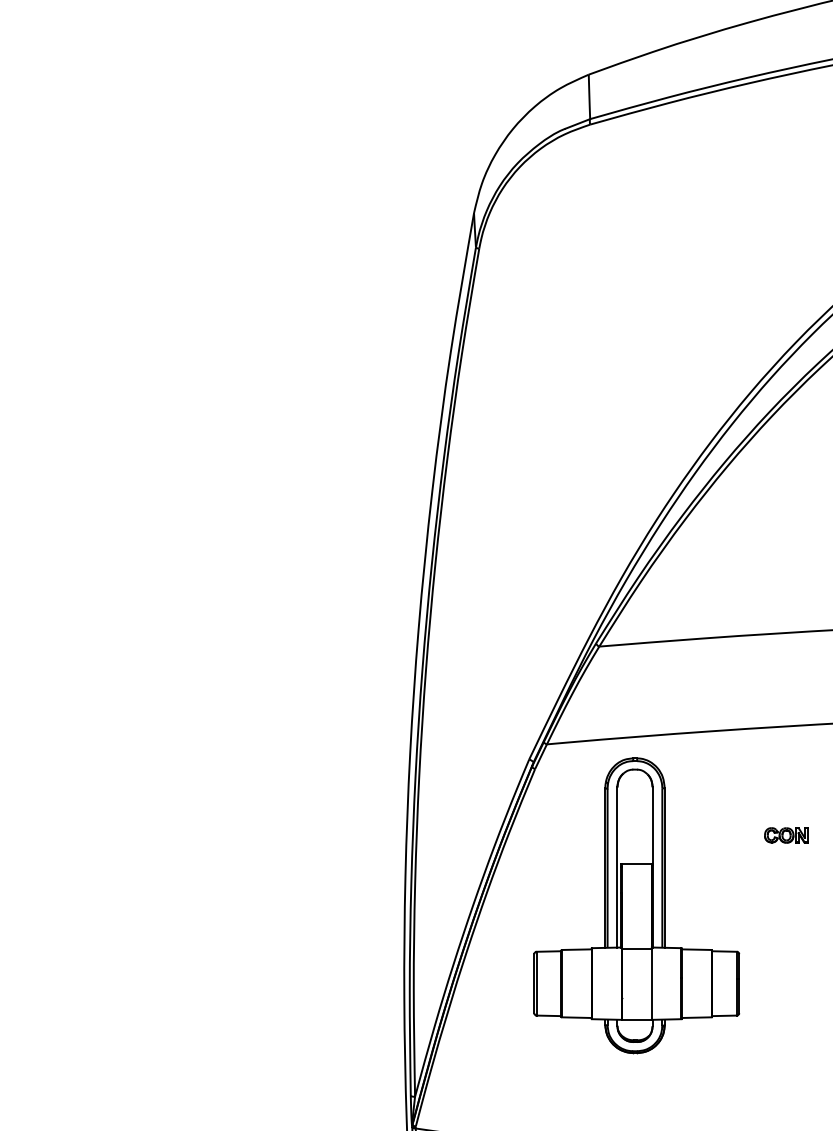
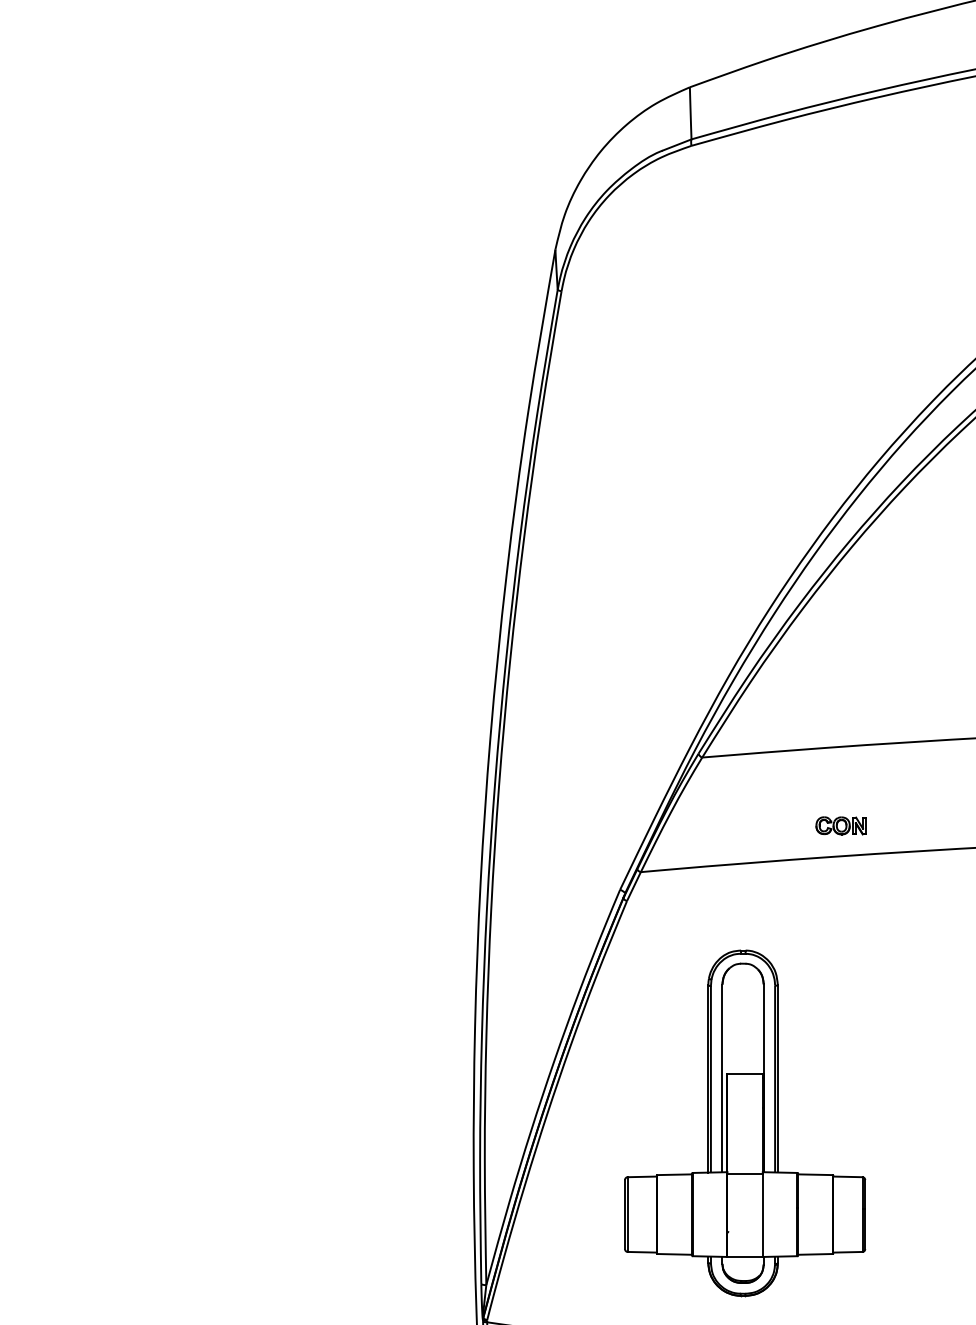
part: (785, 835) -> (840, 825), moved
part: (637, 905) -> (745, 1123), moved

